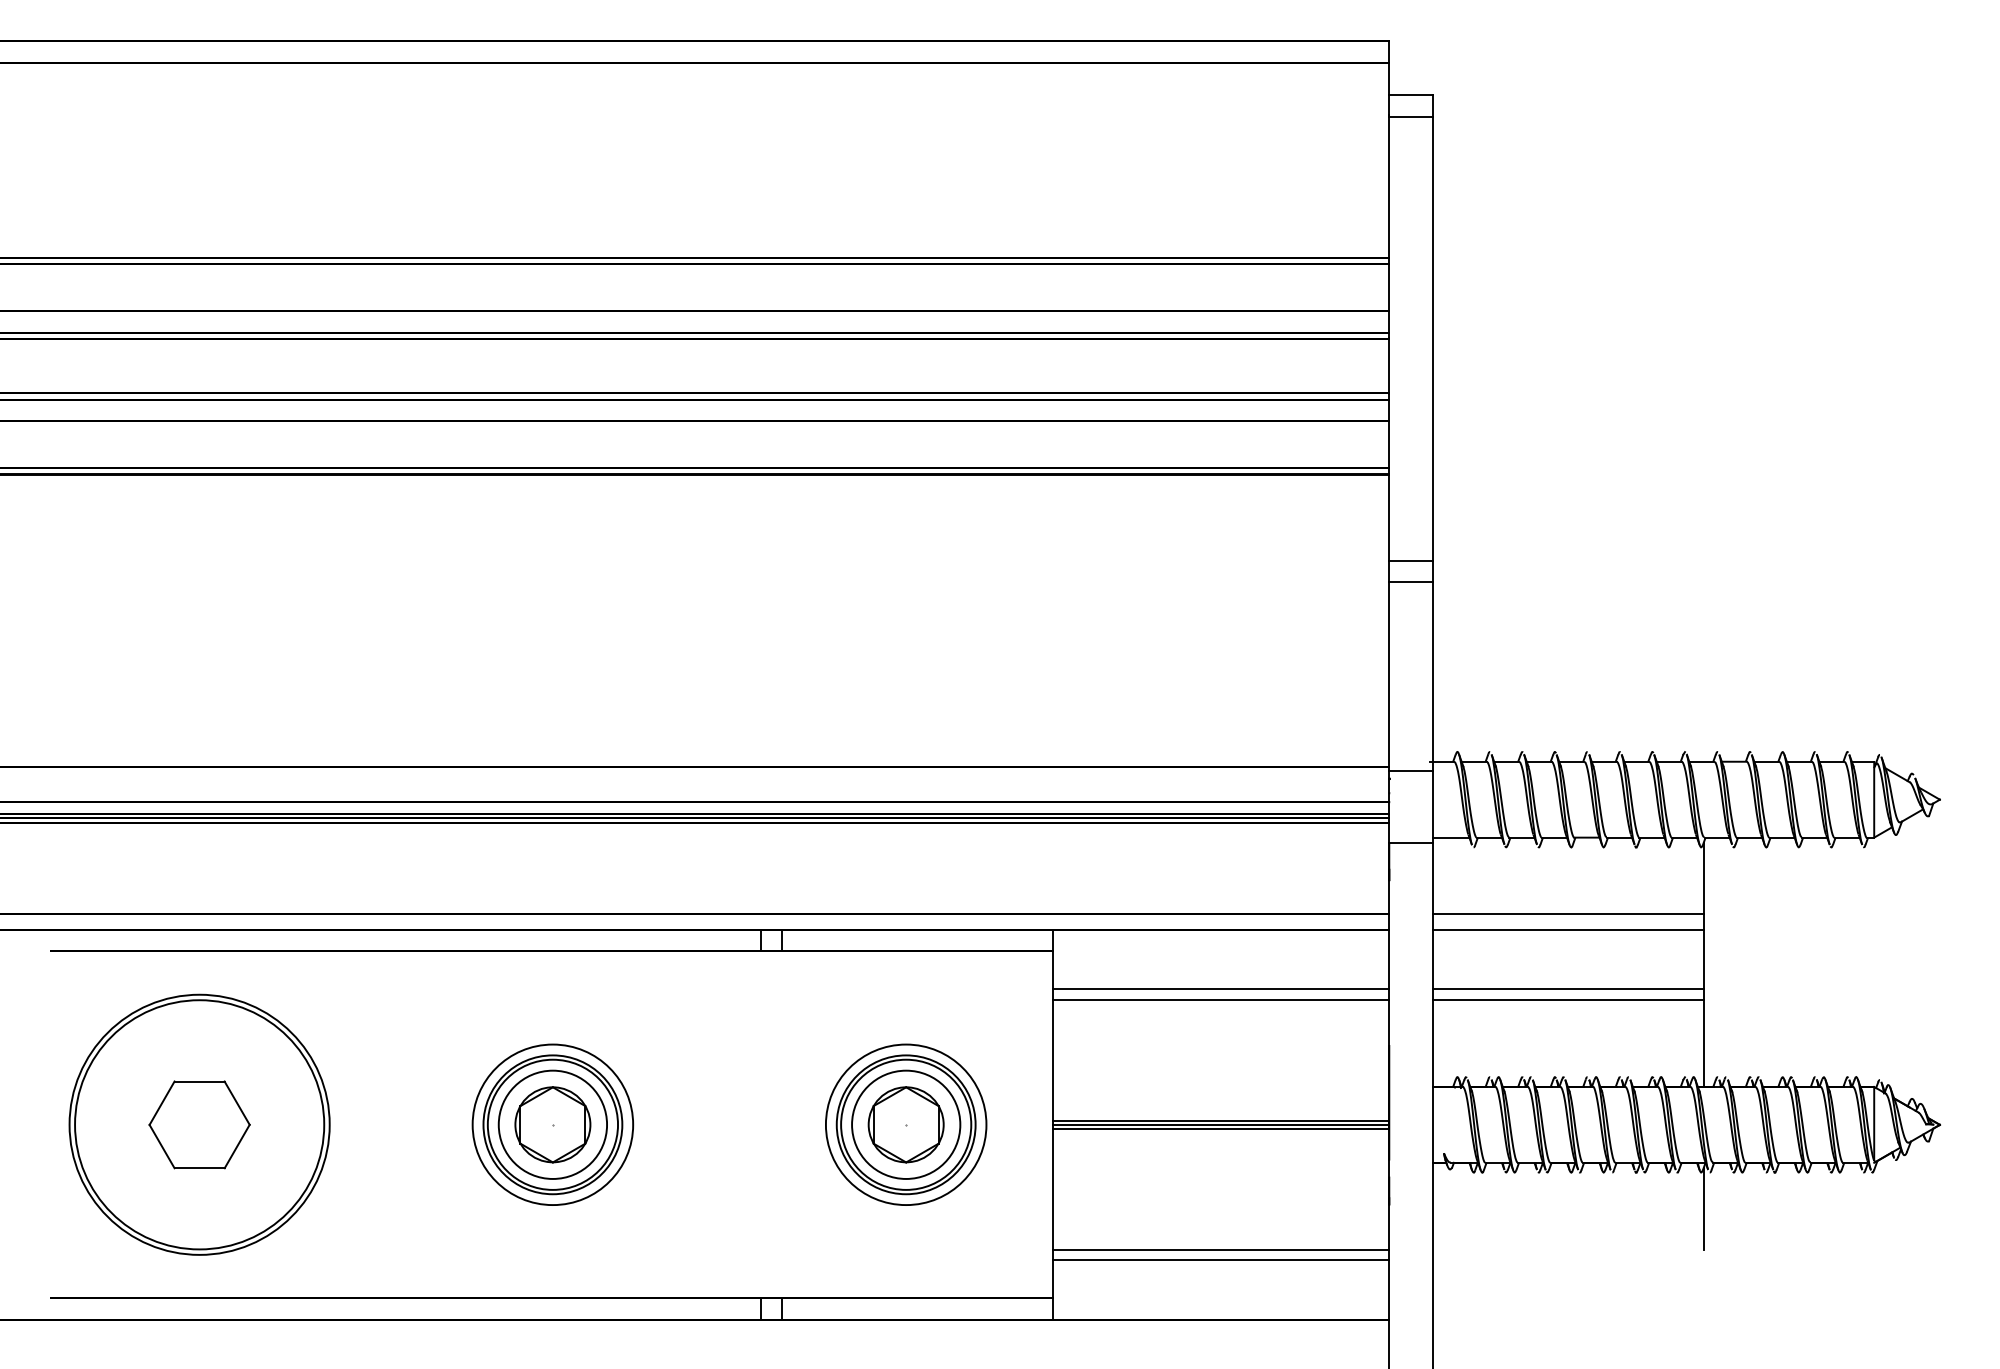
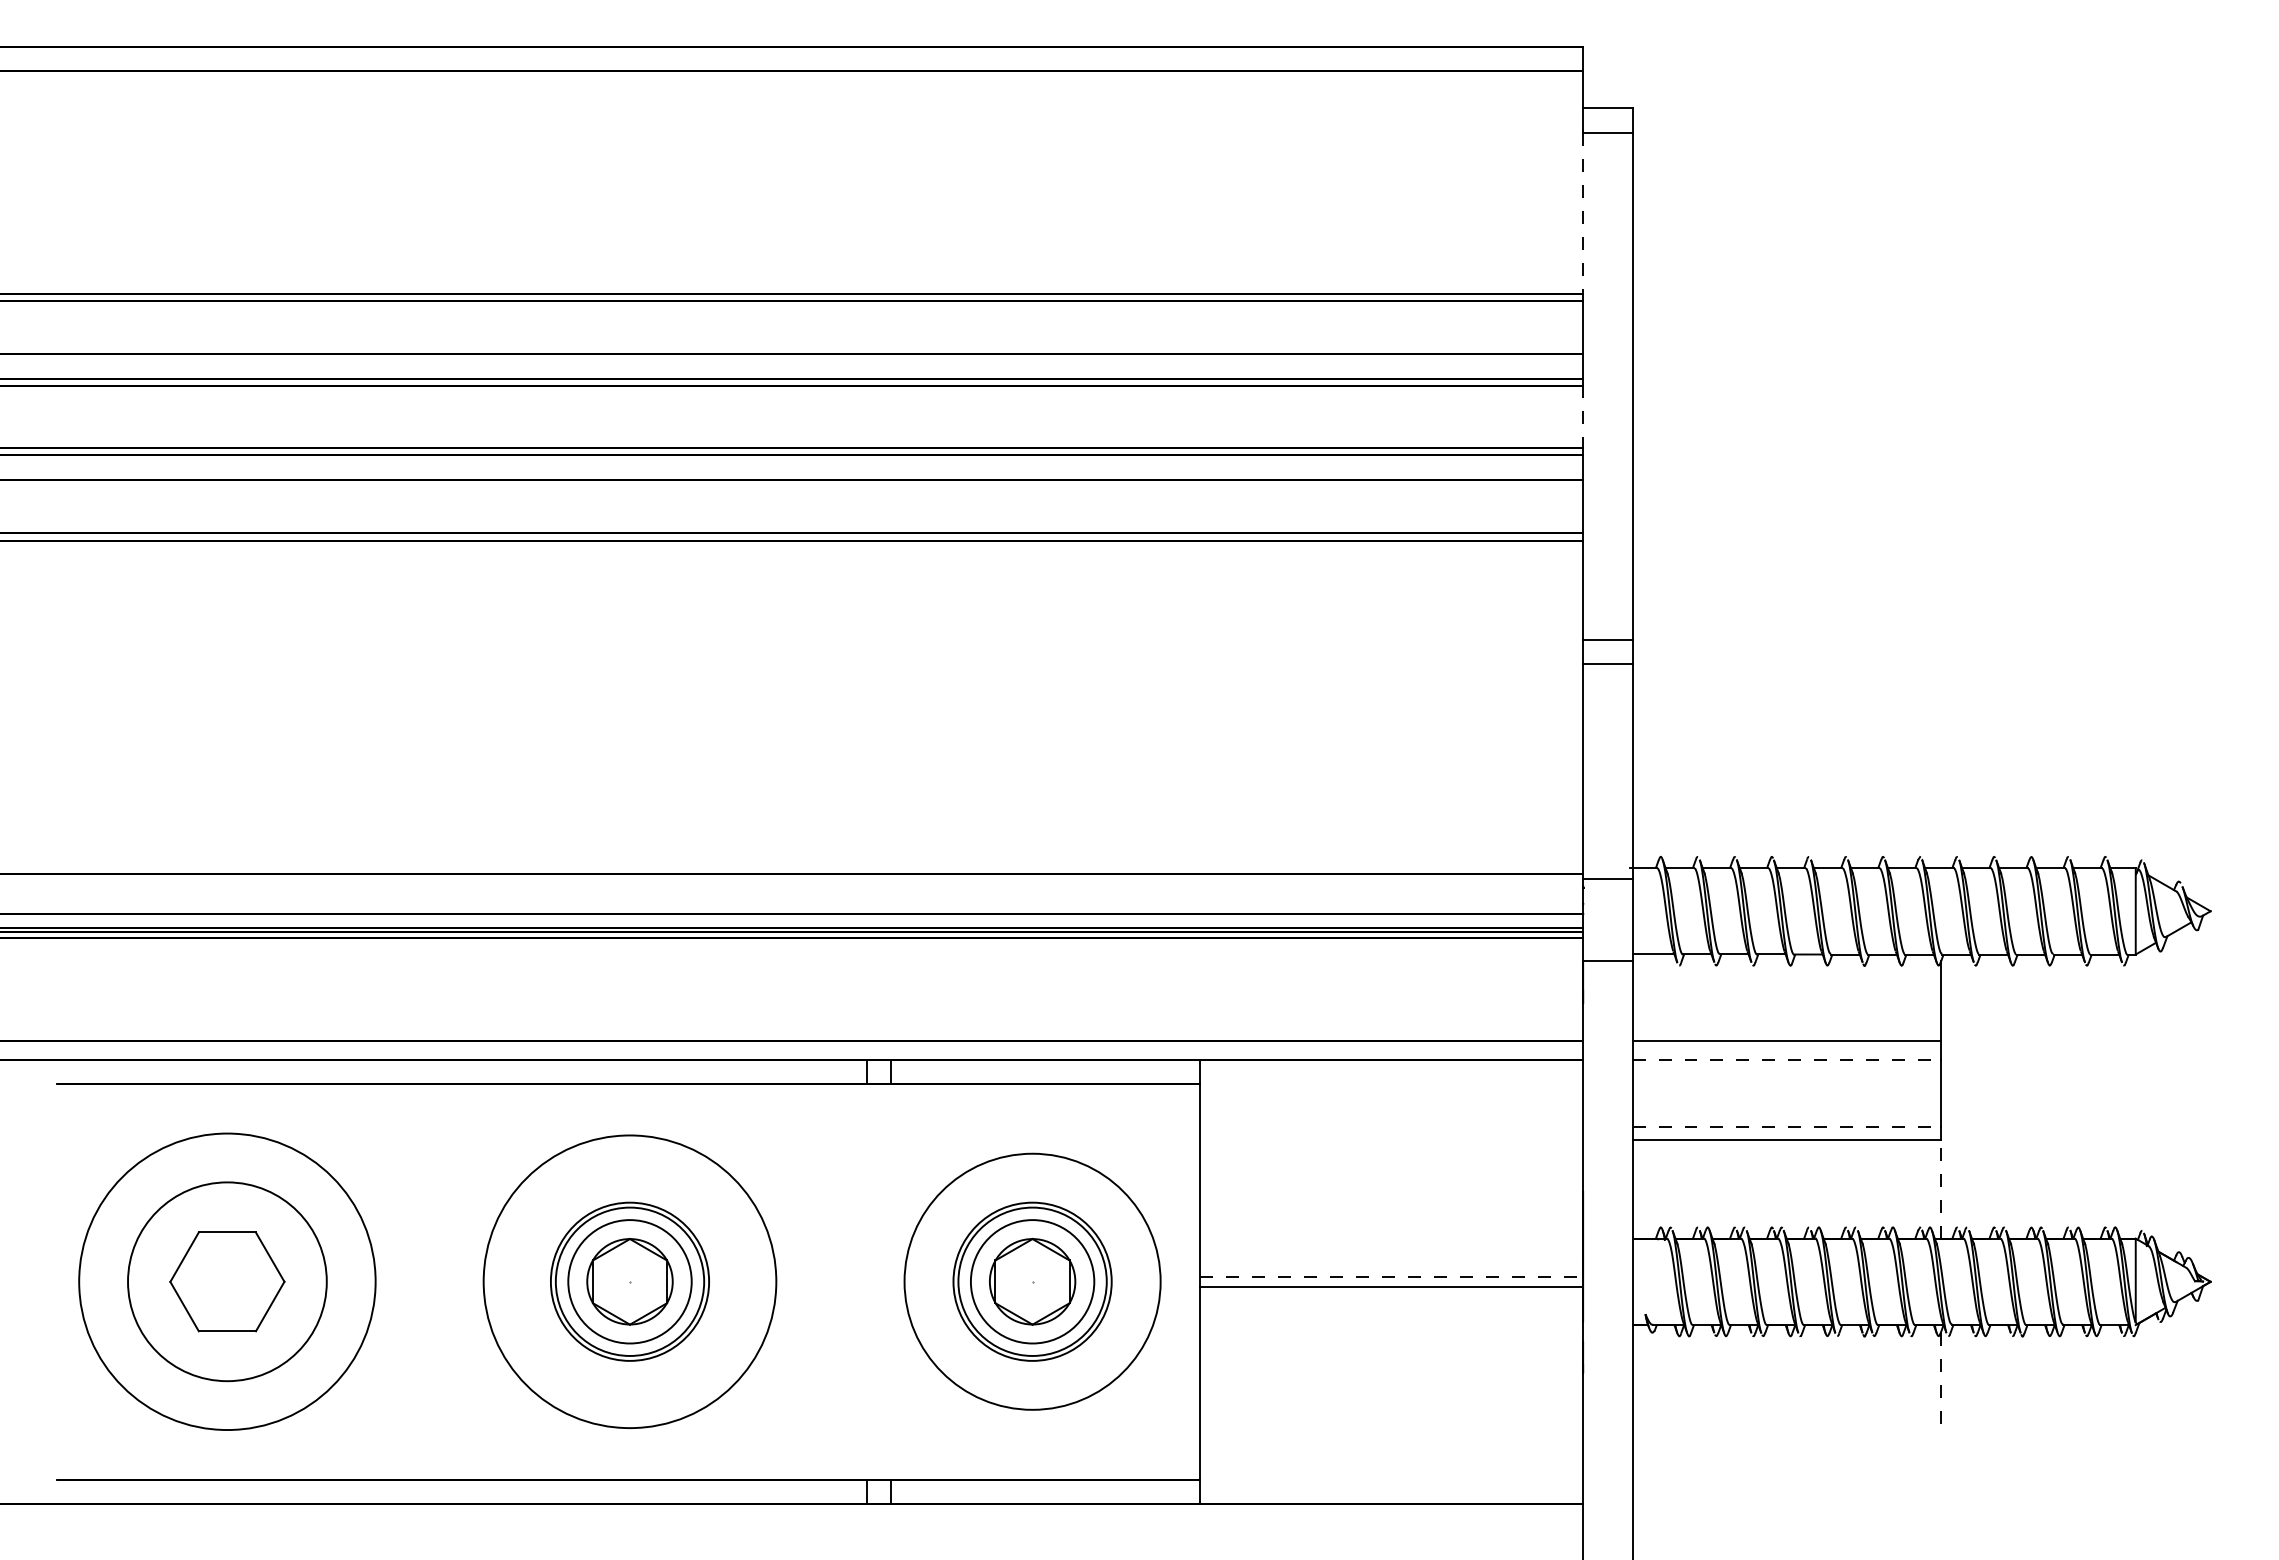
line: (1389, 187) -> (1583, 213), solid -> dashed
line: (1389, 366) -> (1583, 417), solid -> dashed
line: (1568, 929) -> (1787, 1059), solid -> dashed
line: (1221, 989) -> (1391, 1127), removed
line: (1568, 989) -> (1787, 1127), solid -> dashed
line: (1221, 999) -> (1391, 1139), removed
line: (1703, 1042) -> (1941, 1188), solid -> dashed
line: (1222, 1120) -> (1392, 1276), solid -> dashed
circle: (199, 1124) -> (227, 1281), size x0.7
circle: (552, 1124) -> (629, 1281), size x1.6
circle: (906, 1124) -> (1032, 1281), size x1.4
line: (1221, 1124) -> (1391, 1281), removed
line: (1703, 1208) -> (1941, 1377), solid -> dashed
line: (1221, 1249) -> (1391, 1423), removed
line: (1221, 1260) -> (1391, 1436), removed

